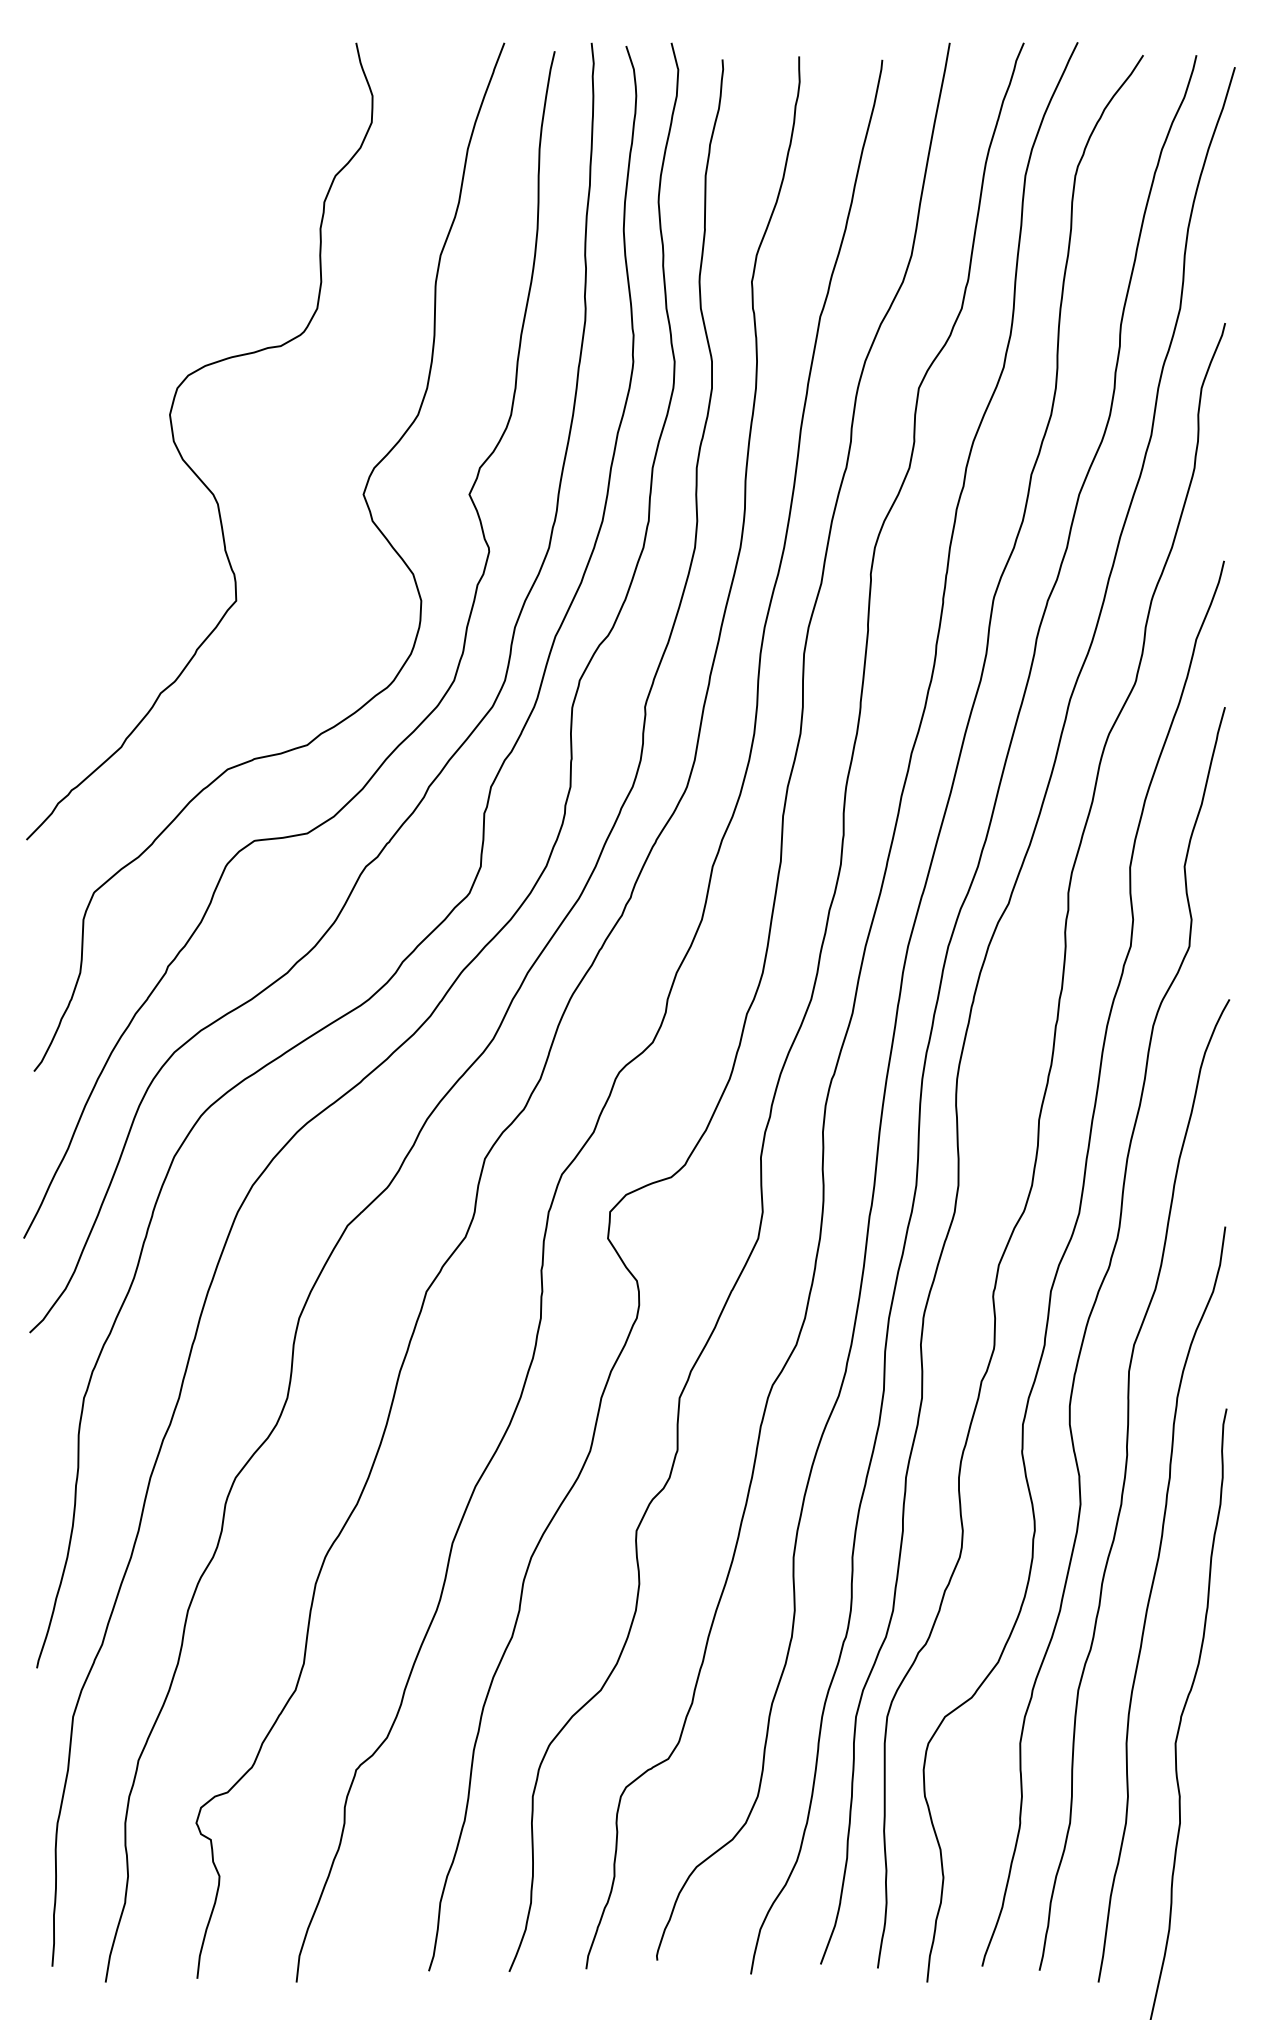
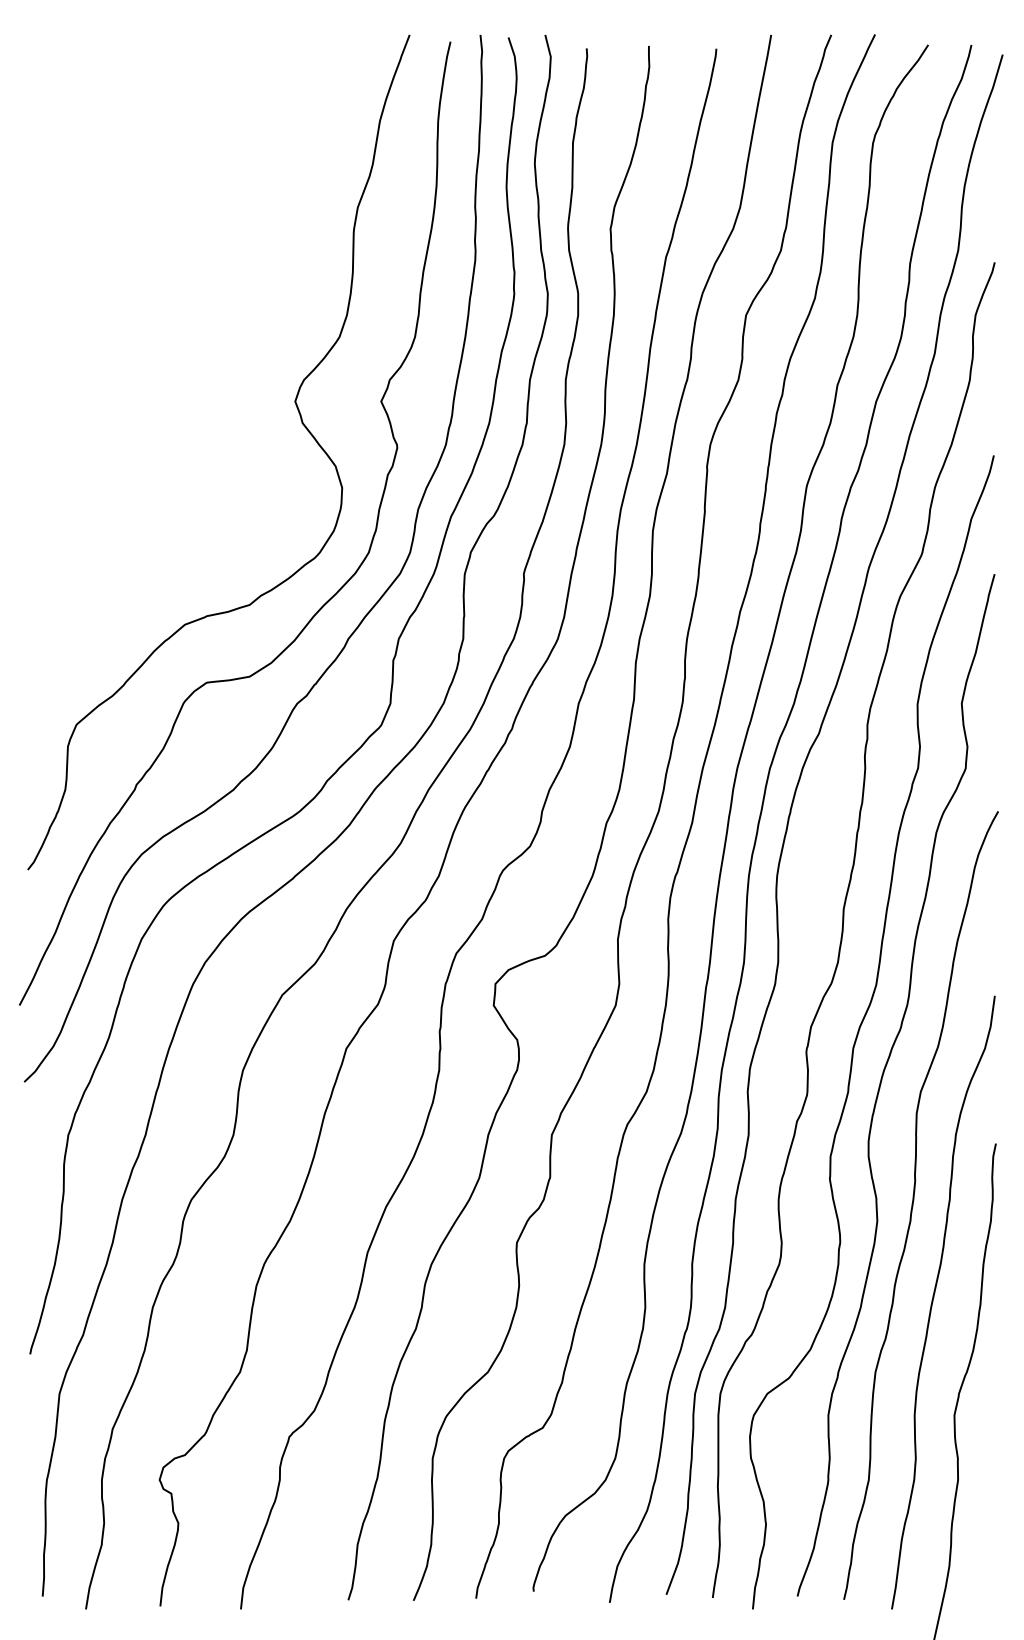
curve: (180, 451) -> (146, 366), removed

